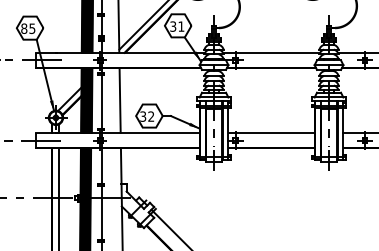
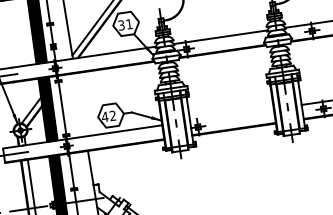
line: (119, 100) -> (79, 104), removed
text: (142, 116) -> (104, 116), 32 -> 42
line: (271, 133) -> (231, 115), removed

